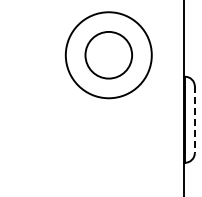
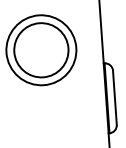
circle: (108, 54) -> (41, 49), size x1.43
line: (194, 120) -> (114, 98), dashed -> solid

